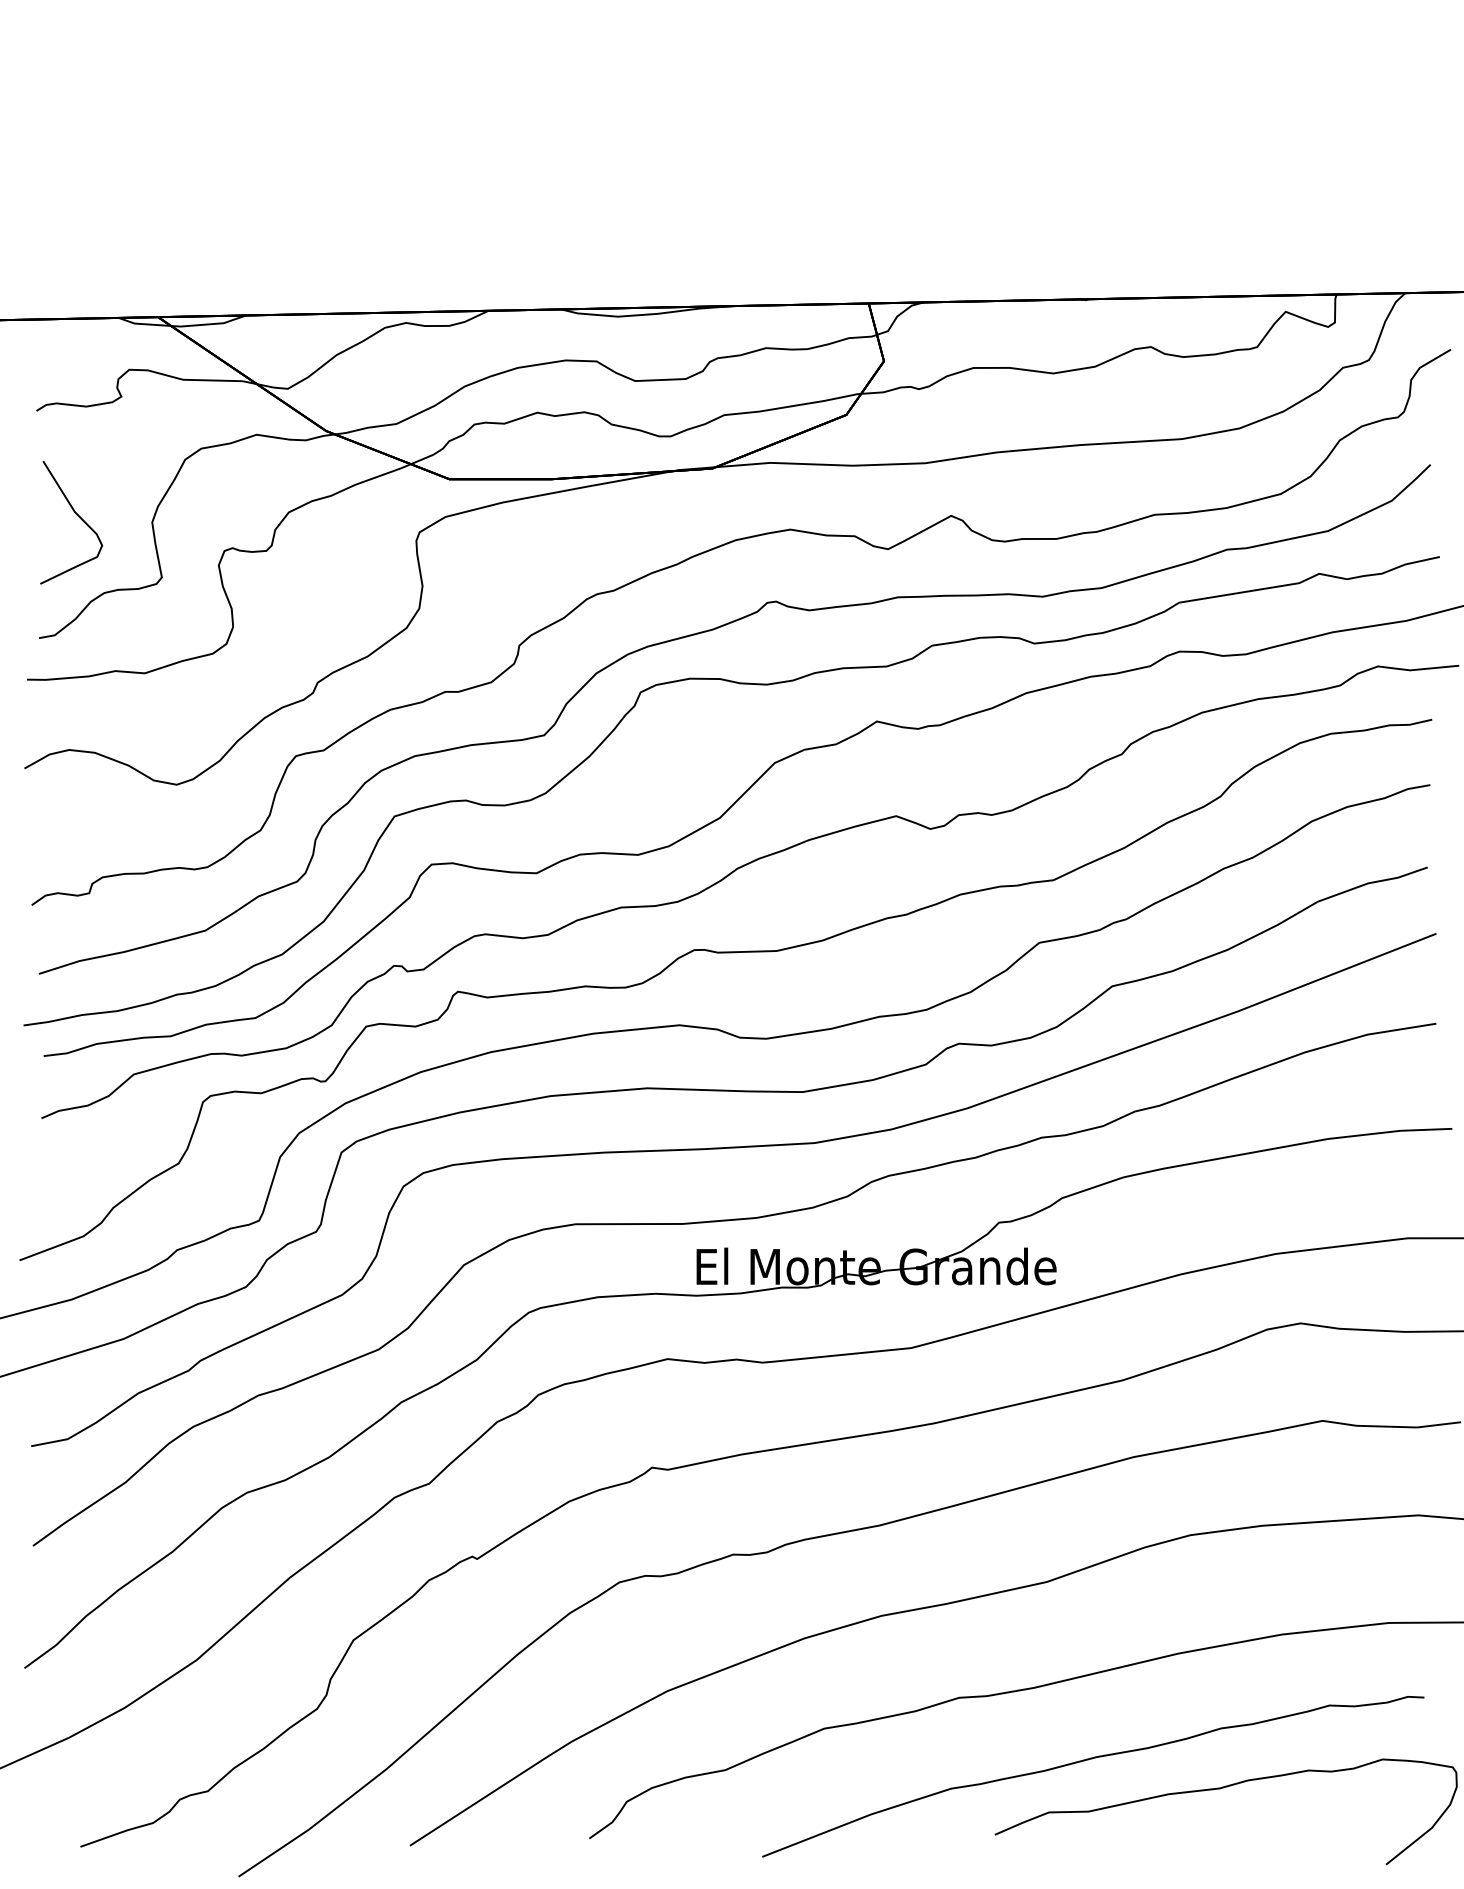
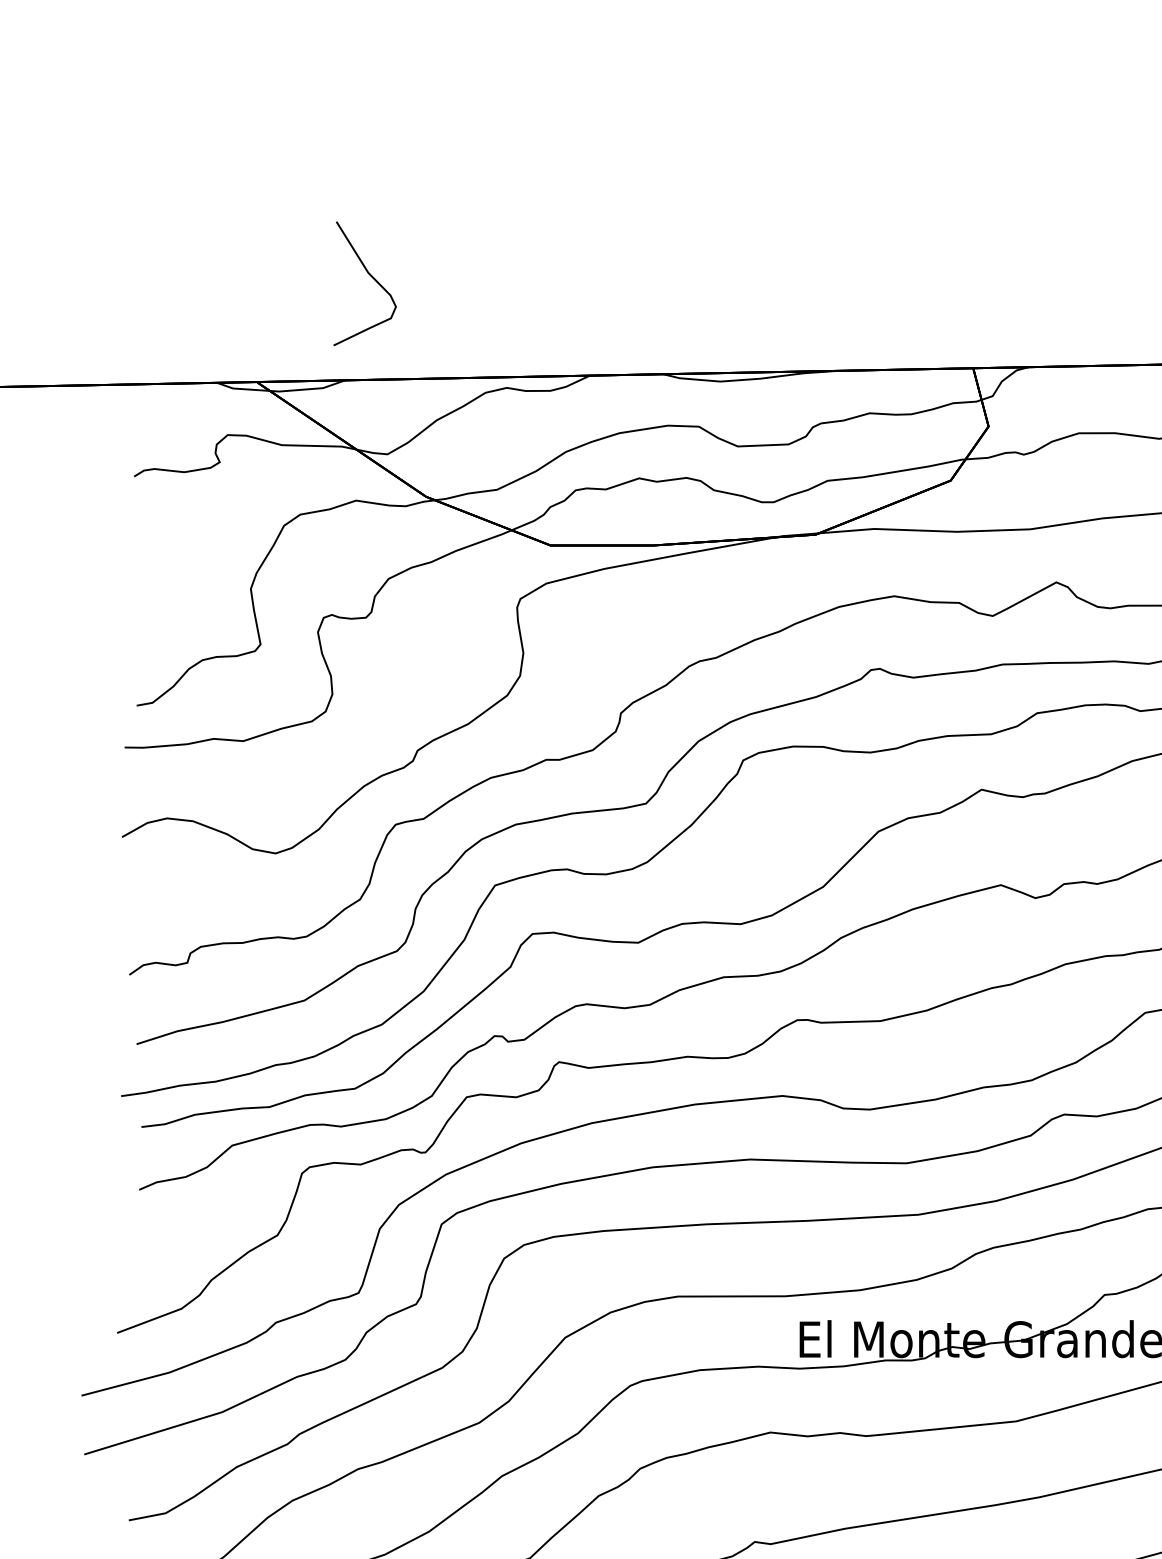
curve: (77, 516) -> (371, 277), moved

